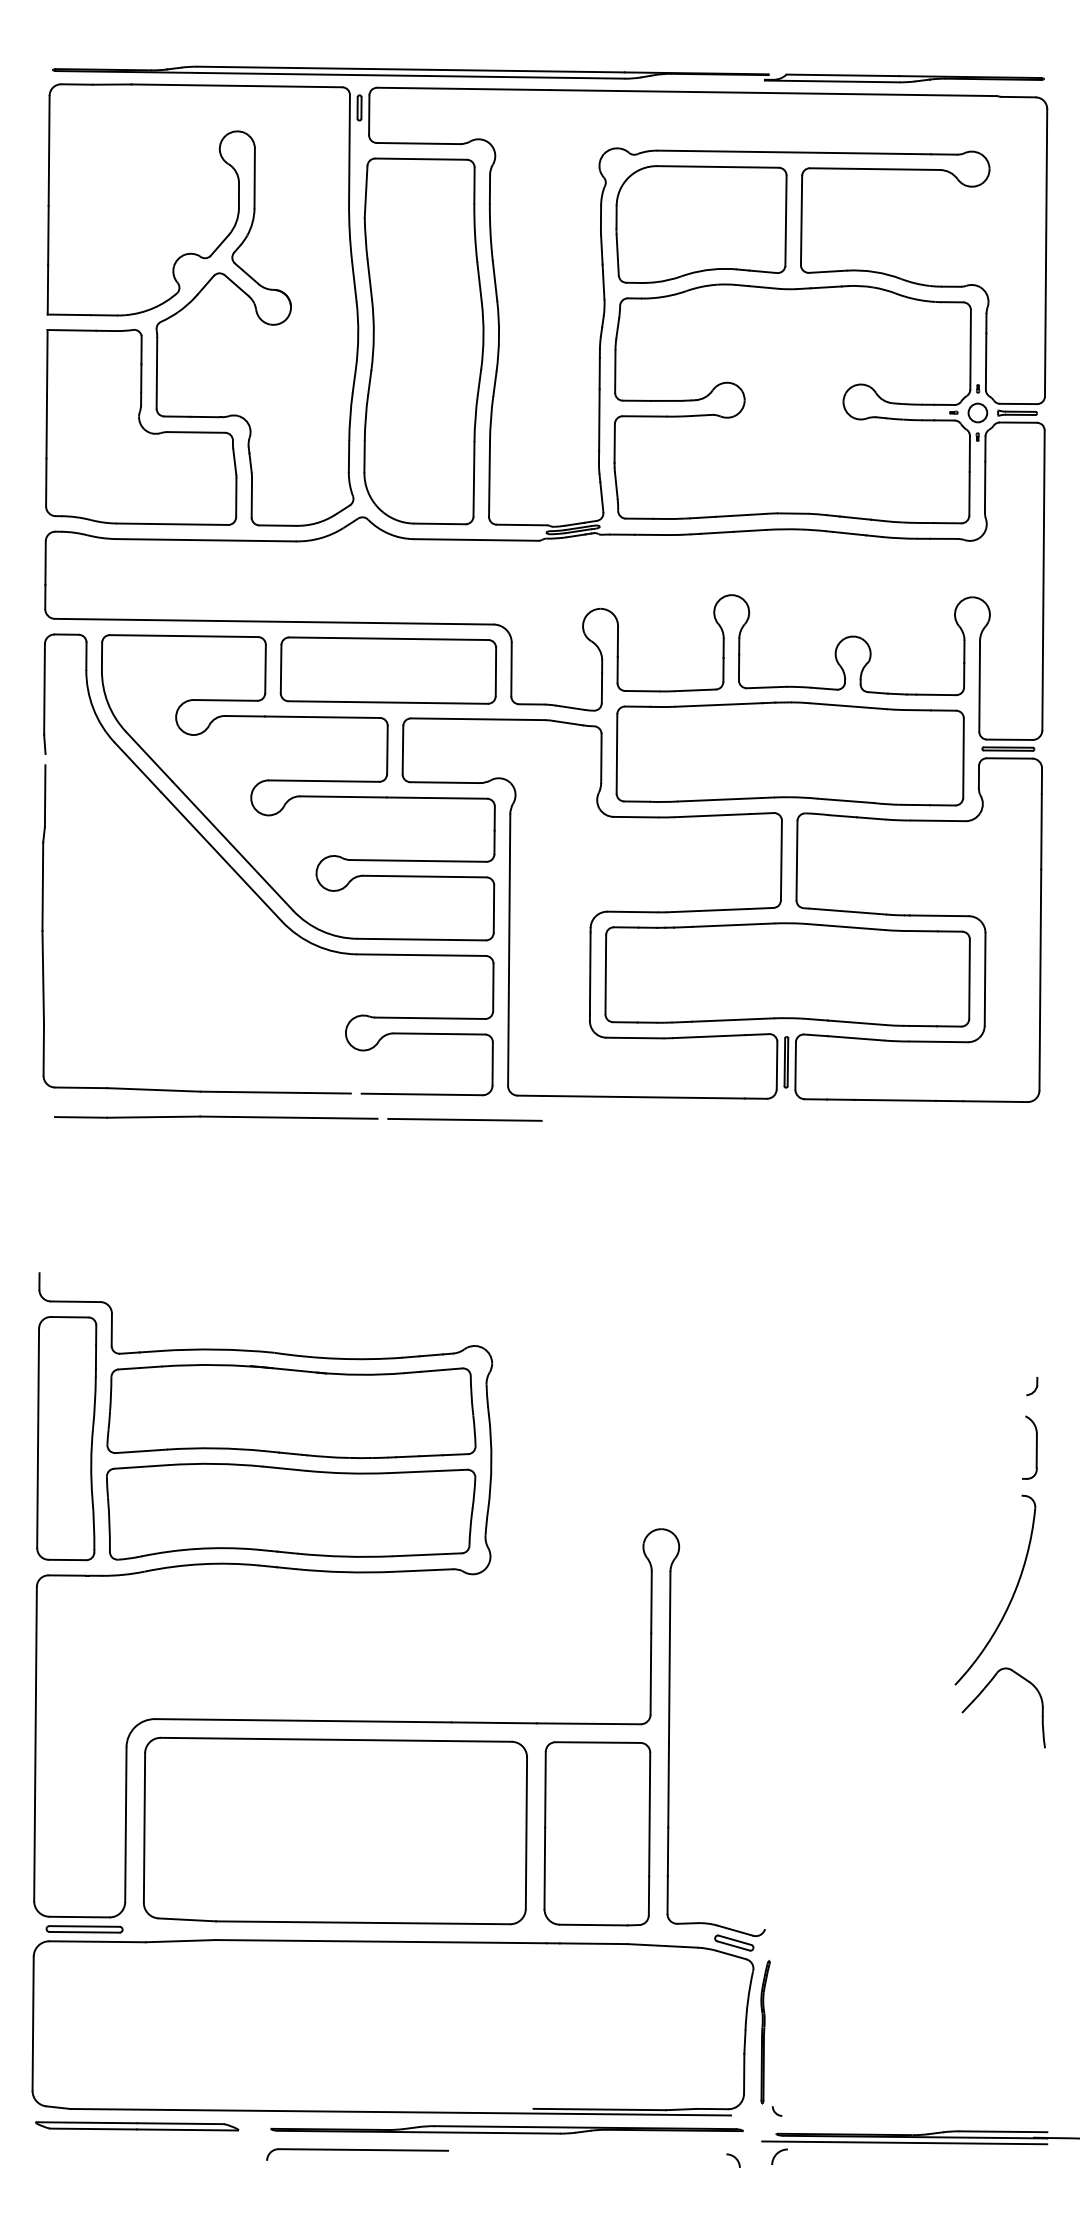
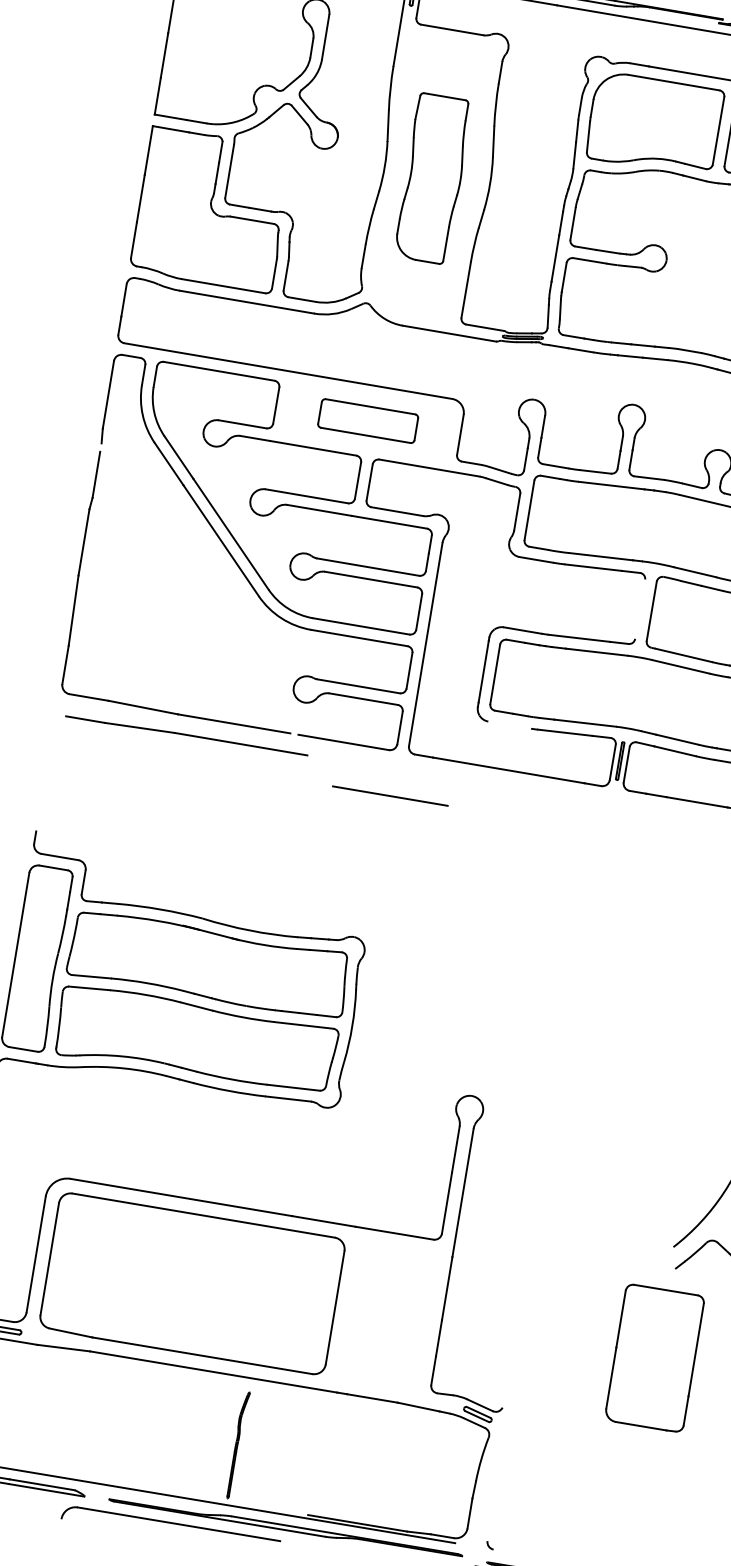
part: (423, 341) -> (432, 178), size x0.6
part: (388, 670) -> (368, 421), size x0.6
line: (780, 859) -> (639, 608), removed
line: (634, 1037) -> (509, 724), removed
line: (464, 1119) -> (390, 795), moved
part: (597, 1833) -> (654, 1358), moved
part: (765, 2031) -> (238, 1444), moved
part: (357, 2154) -> (170, 1528), size x1.6

